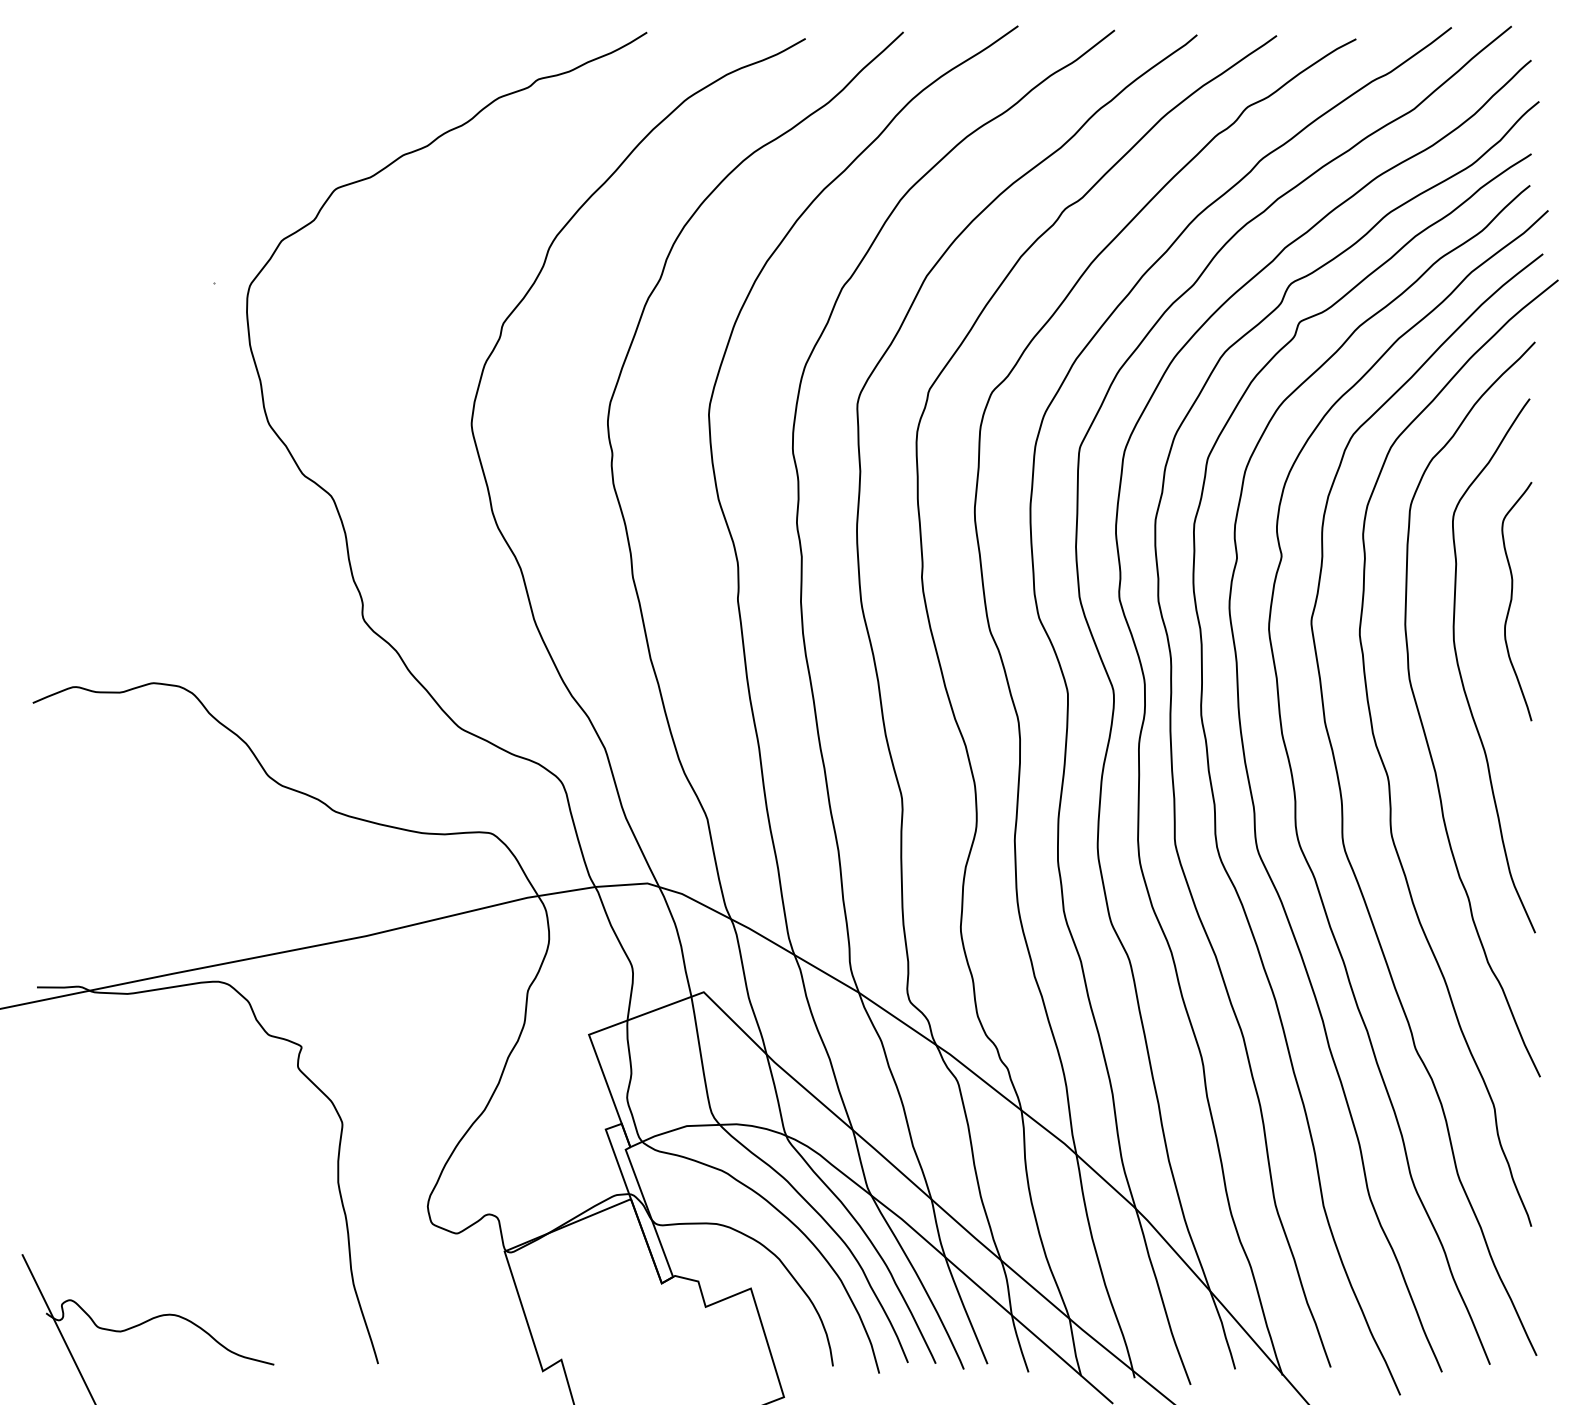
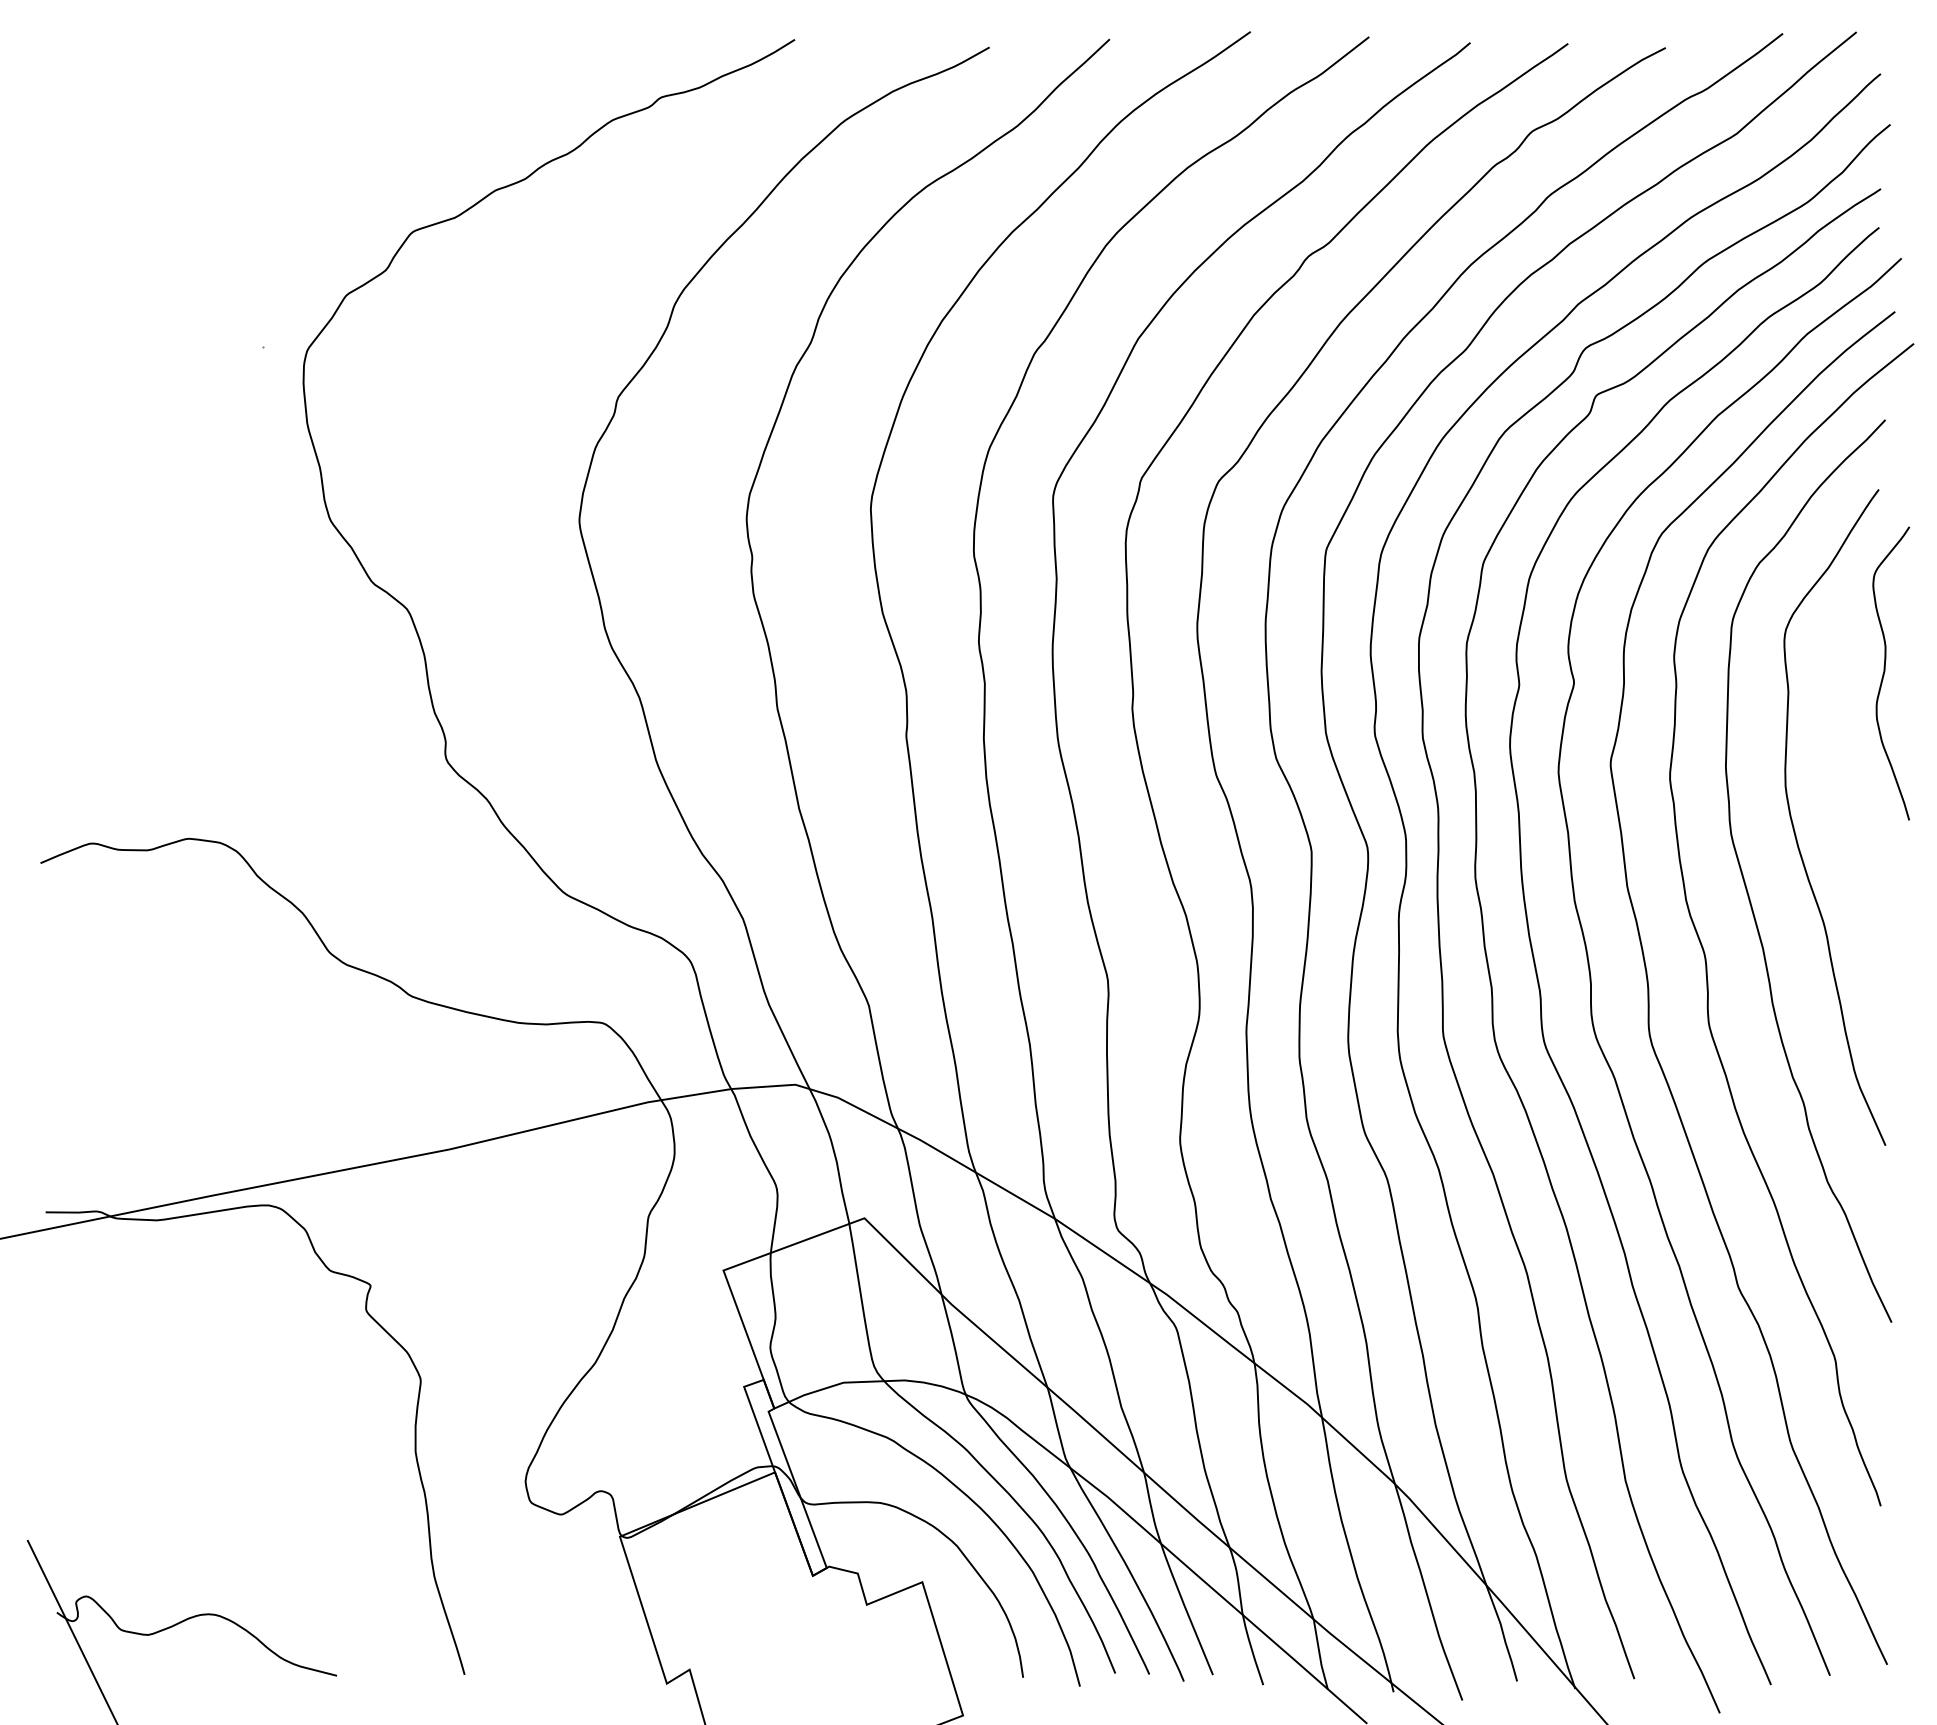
curve: (1512, 600) -> (1885, 672), moved

